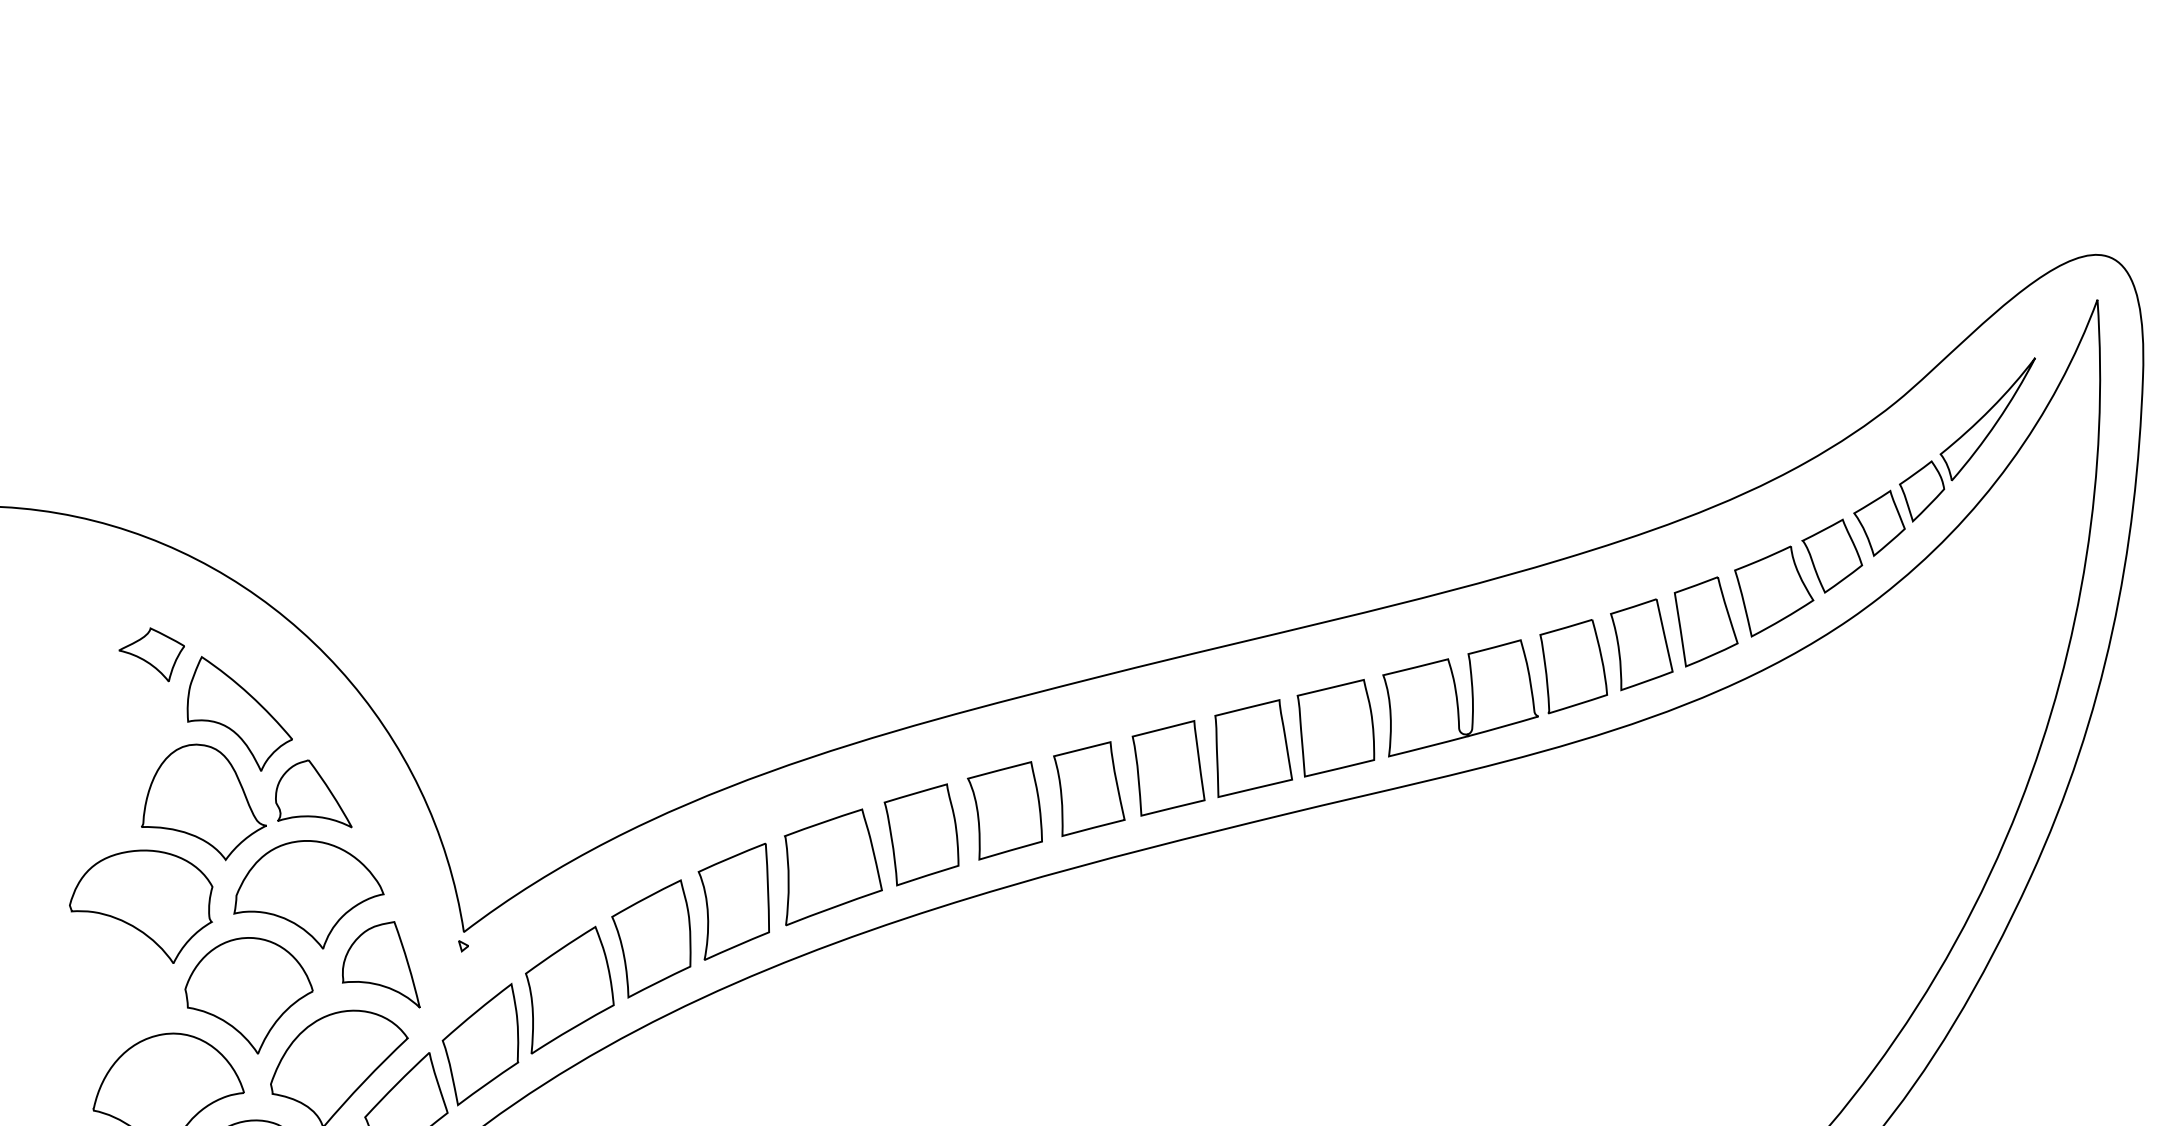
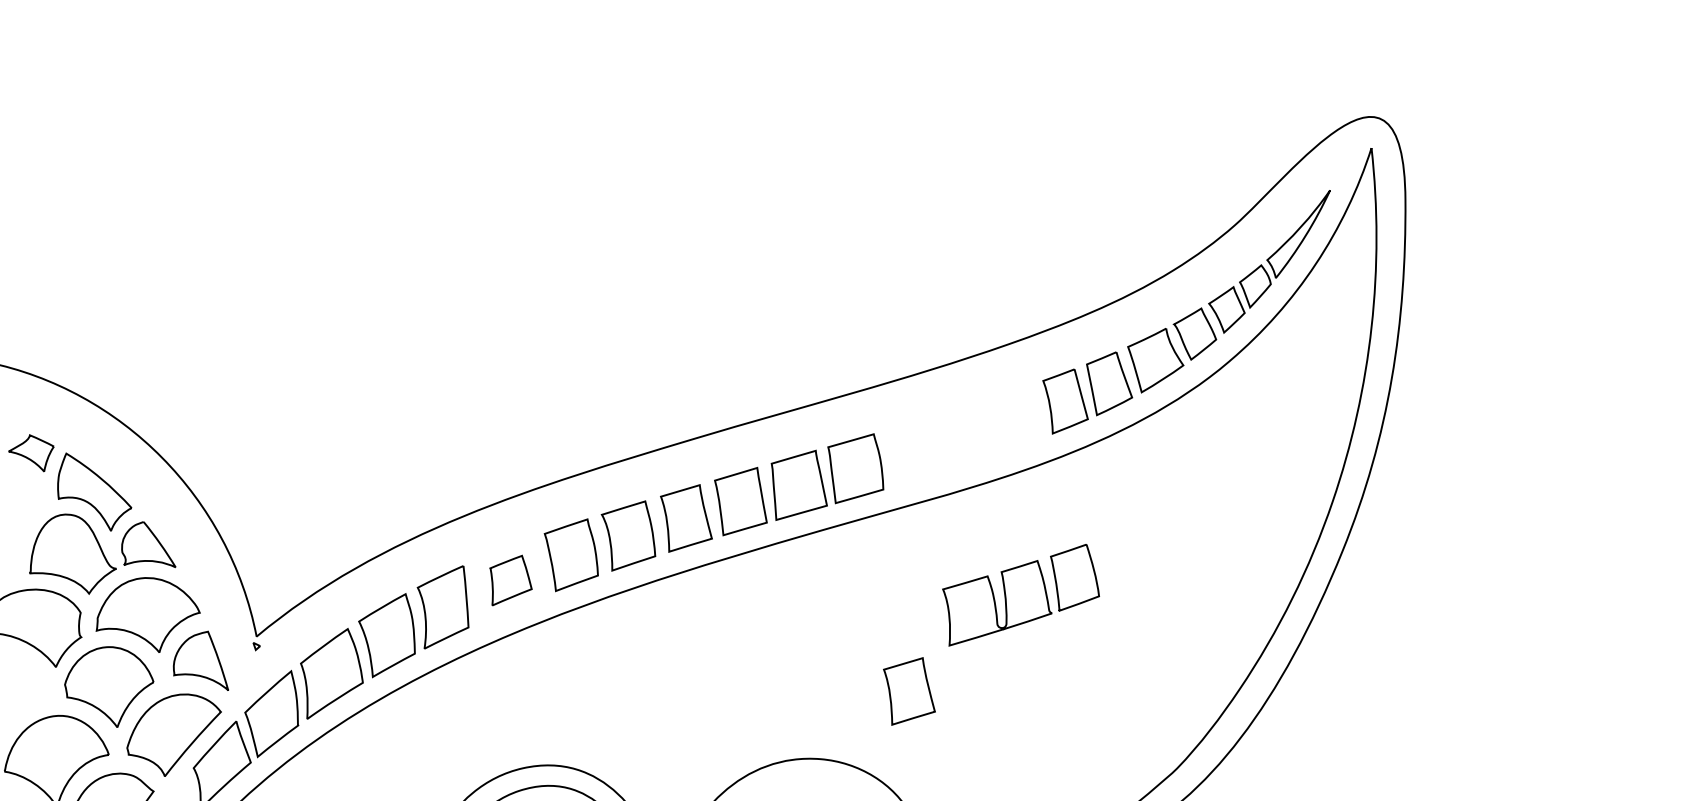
part: (1494, 688) -> (1020, 595), moved
part: (832, 867) -> (510, 580), size x0.6
part: (1399, 1052) -> (909, 691), added

